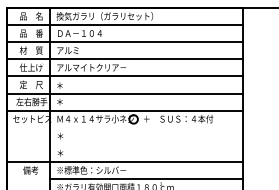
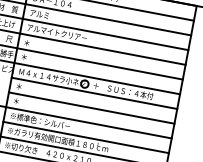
line: (146, 127) -> (94, 93), added
line: (146, 144) -> (91, 107), added

